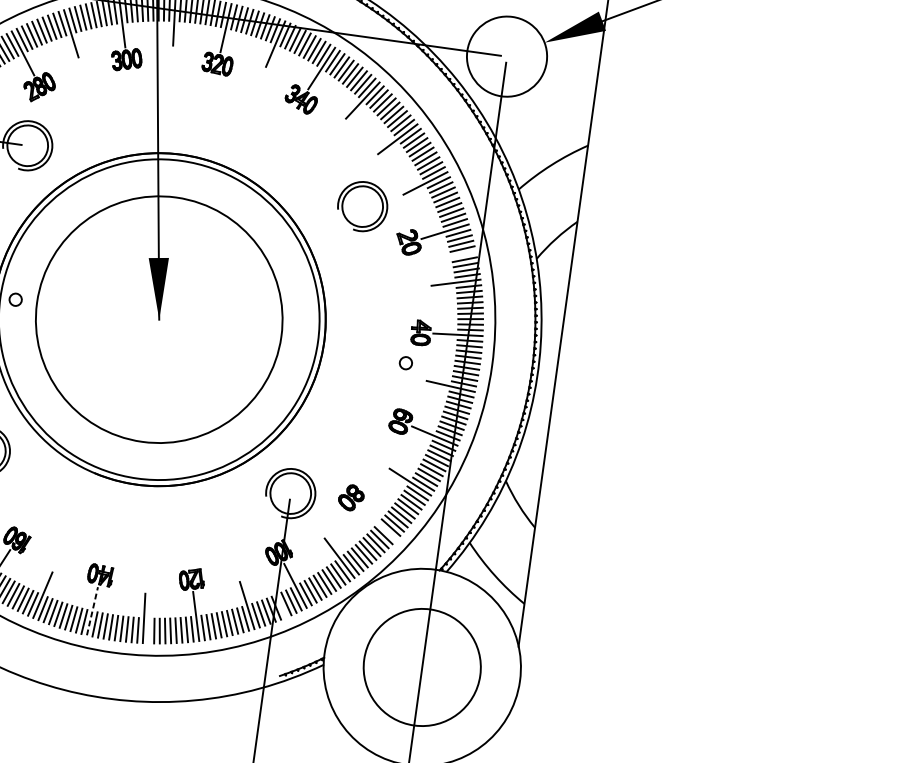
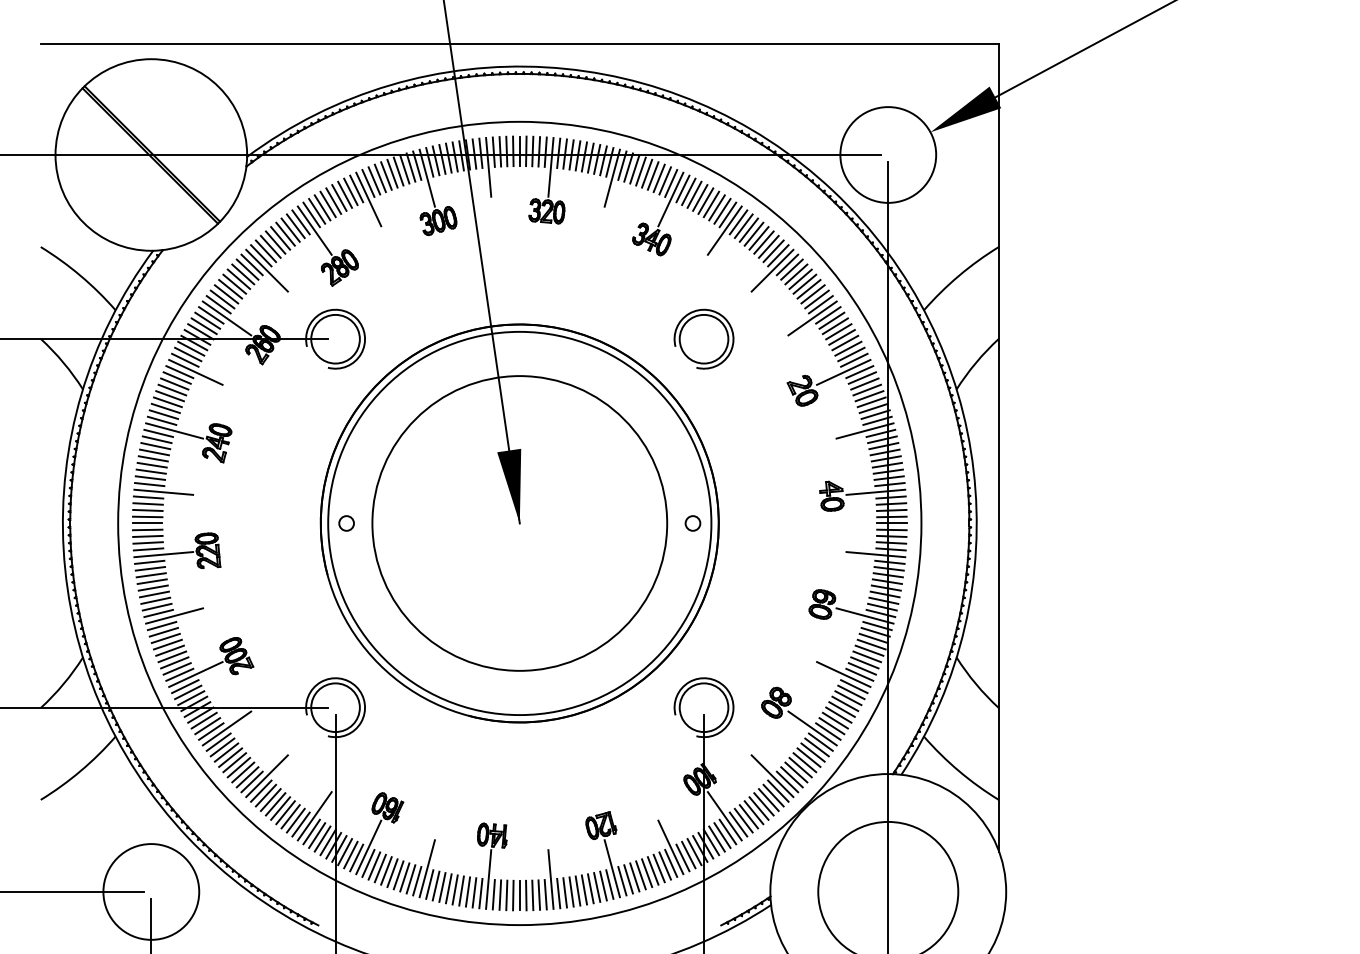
part: (362, 205) -> (703, 338), moved
line: (463, 254) -> (869, 396), added
circle: (405, 363) -> (692, 523), moved
line: (378, 523) -> (812, 728), added
line: (281, 606) -> (711, 842), added
line: (92, 611) -> (488, 879), dashed -> solid
line: (148, 630) -> (558, 893), added

